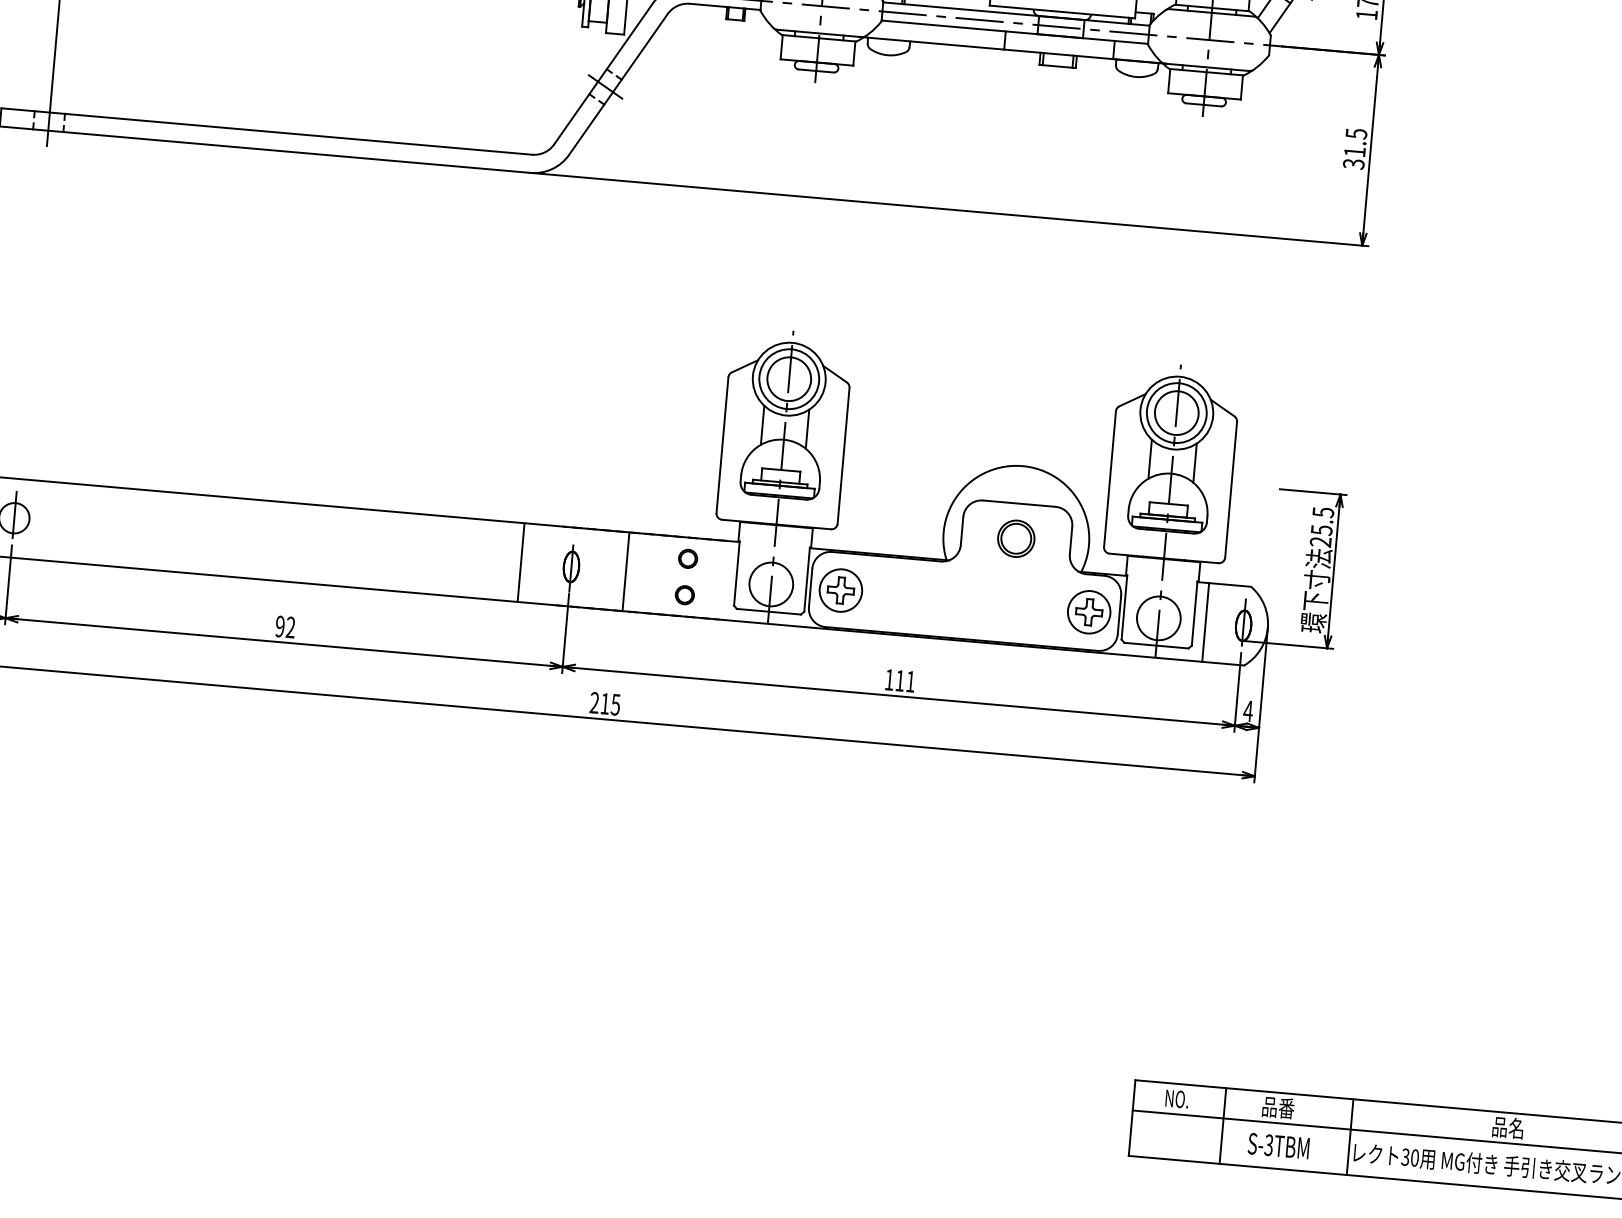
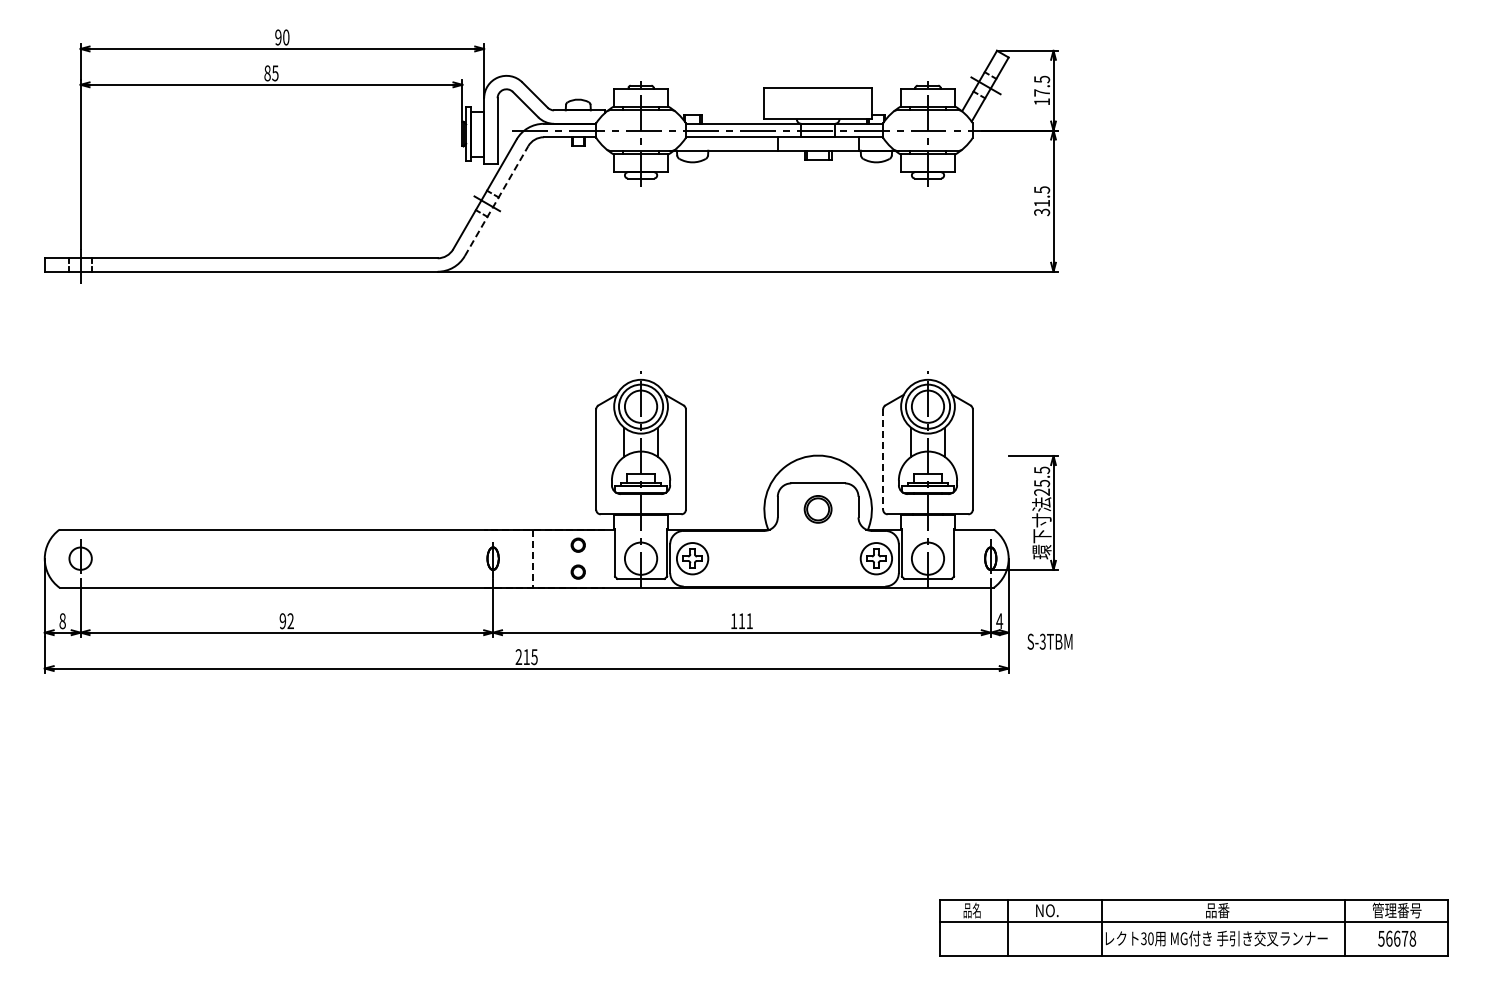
line: (618, 83) -> (496, 200), solid -> dashed
line: (1110, 480) -> (883, 460), solid -> dashed
line: (520, 562) -> (455, 558), removed
line: (625, 572) -> (533, 559), solid -> dashed
line: (1205, 622) -> (962, 558), removed
text: (1176, 1098) -> (971, 910), NO. -> 品名
text: (1277, 1107) -> (1046, 910), 品番 -> NO.
text: (1516, 1128) -> (1223, 910), 品名 -> 品番
text: (1278, 1145) -> (1049, 641), moved

